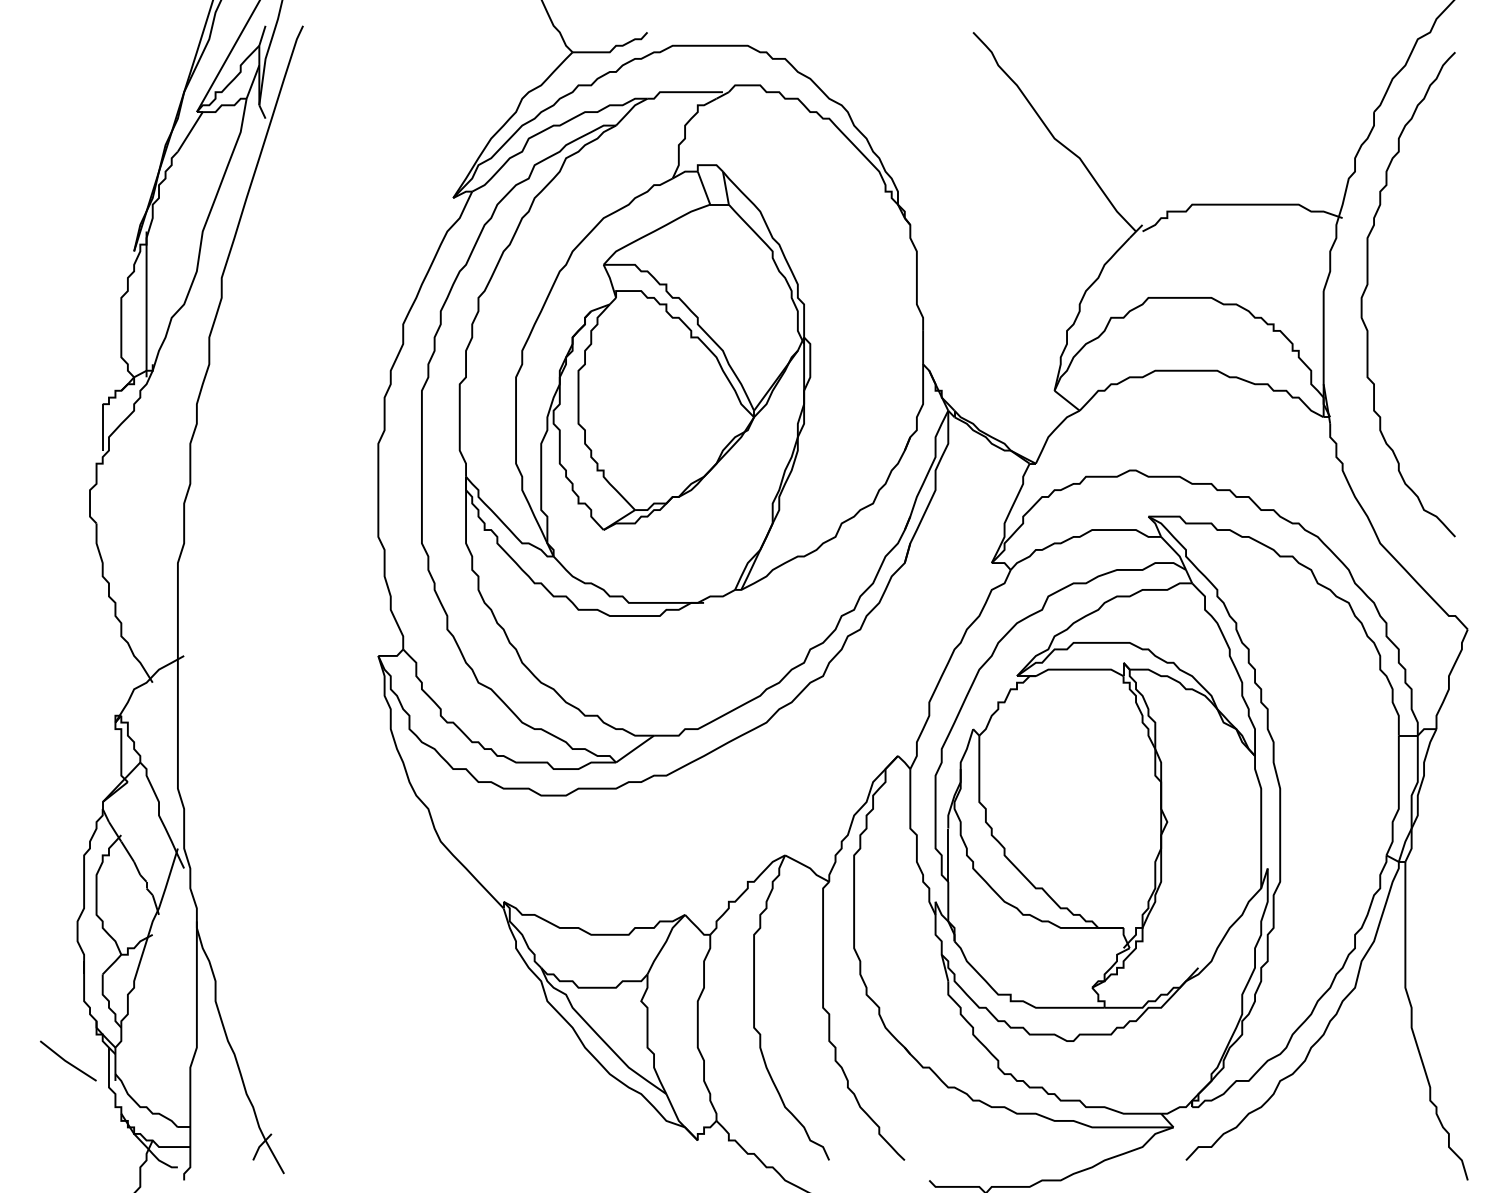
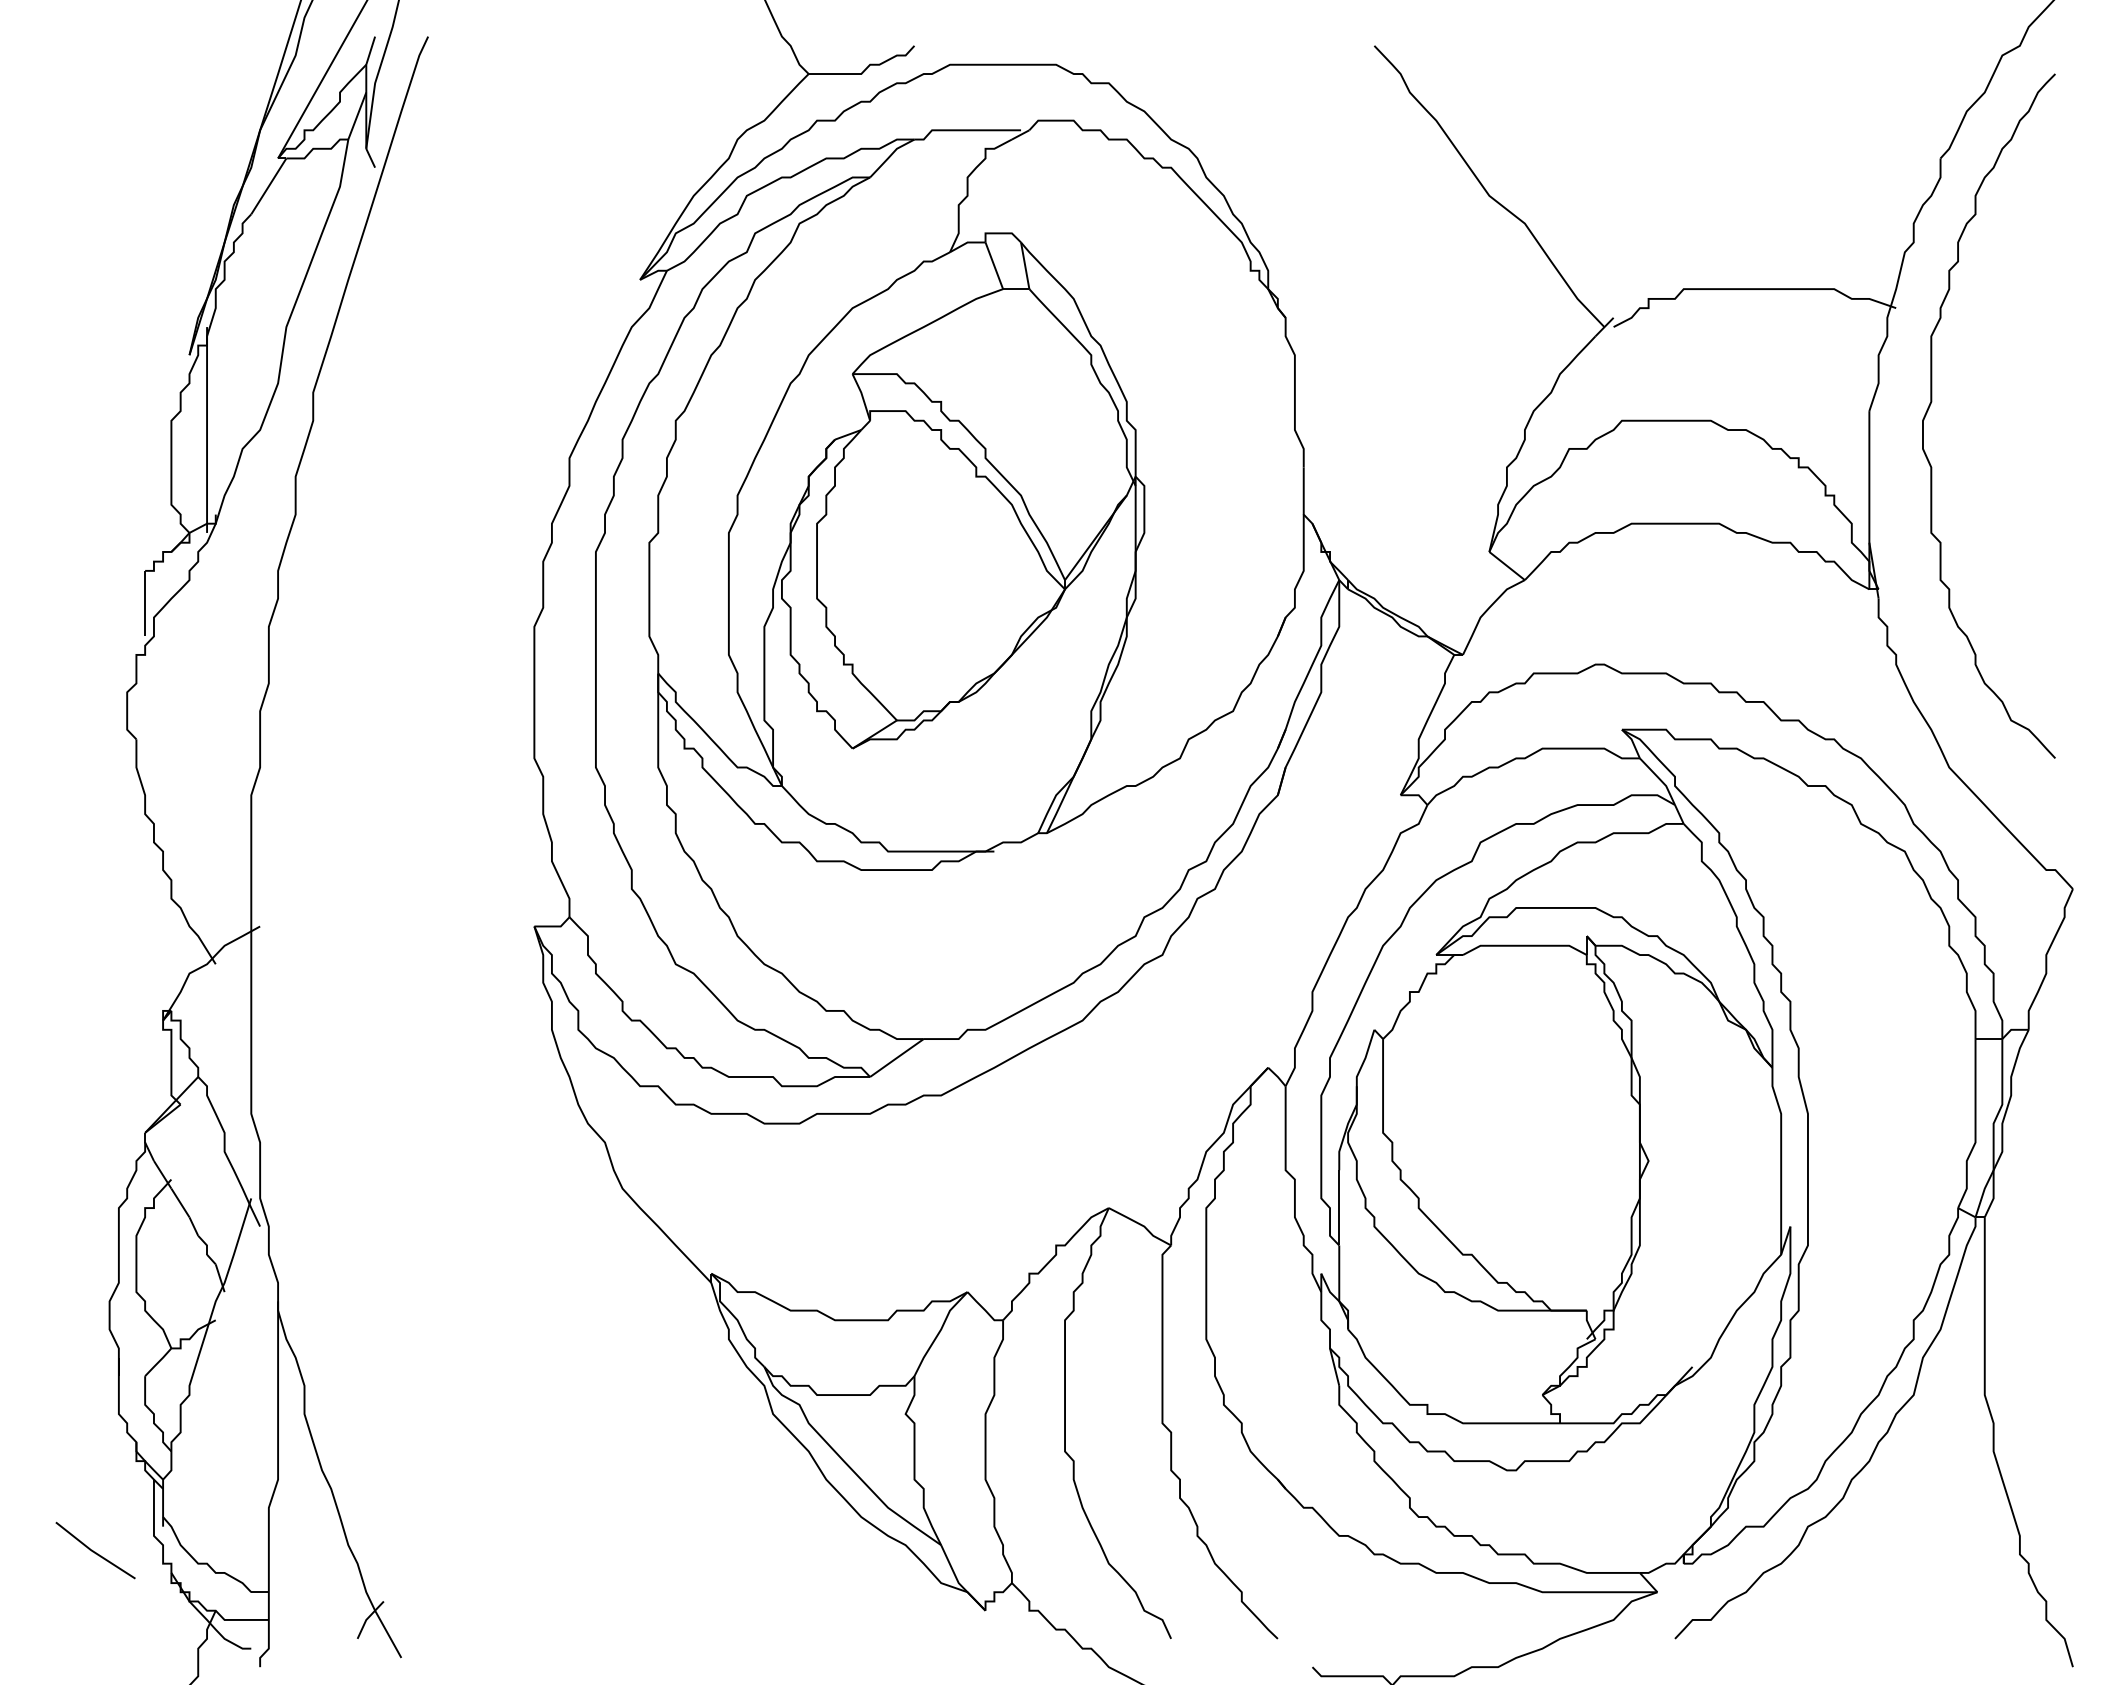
line: (68, 1061) -> (95, 1551), moved

